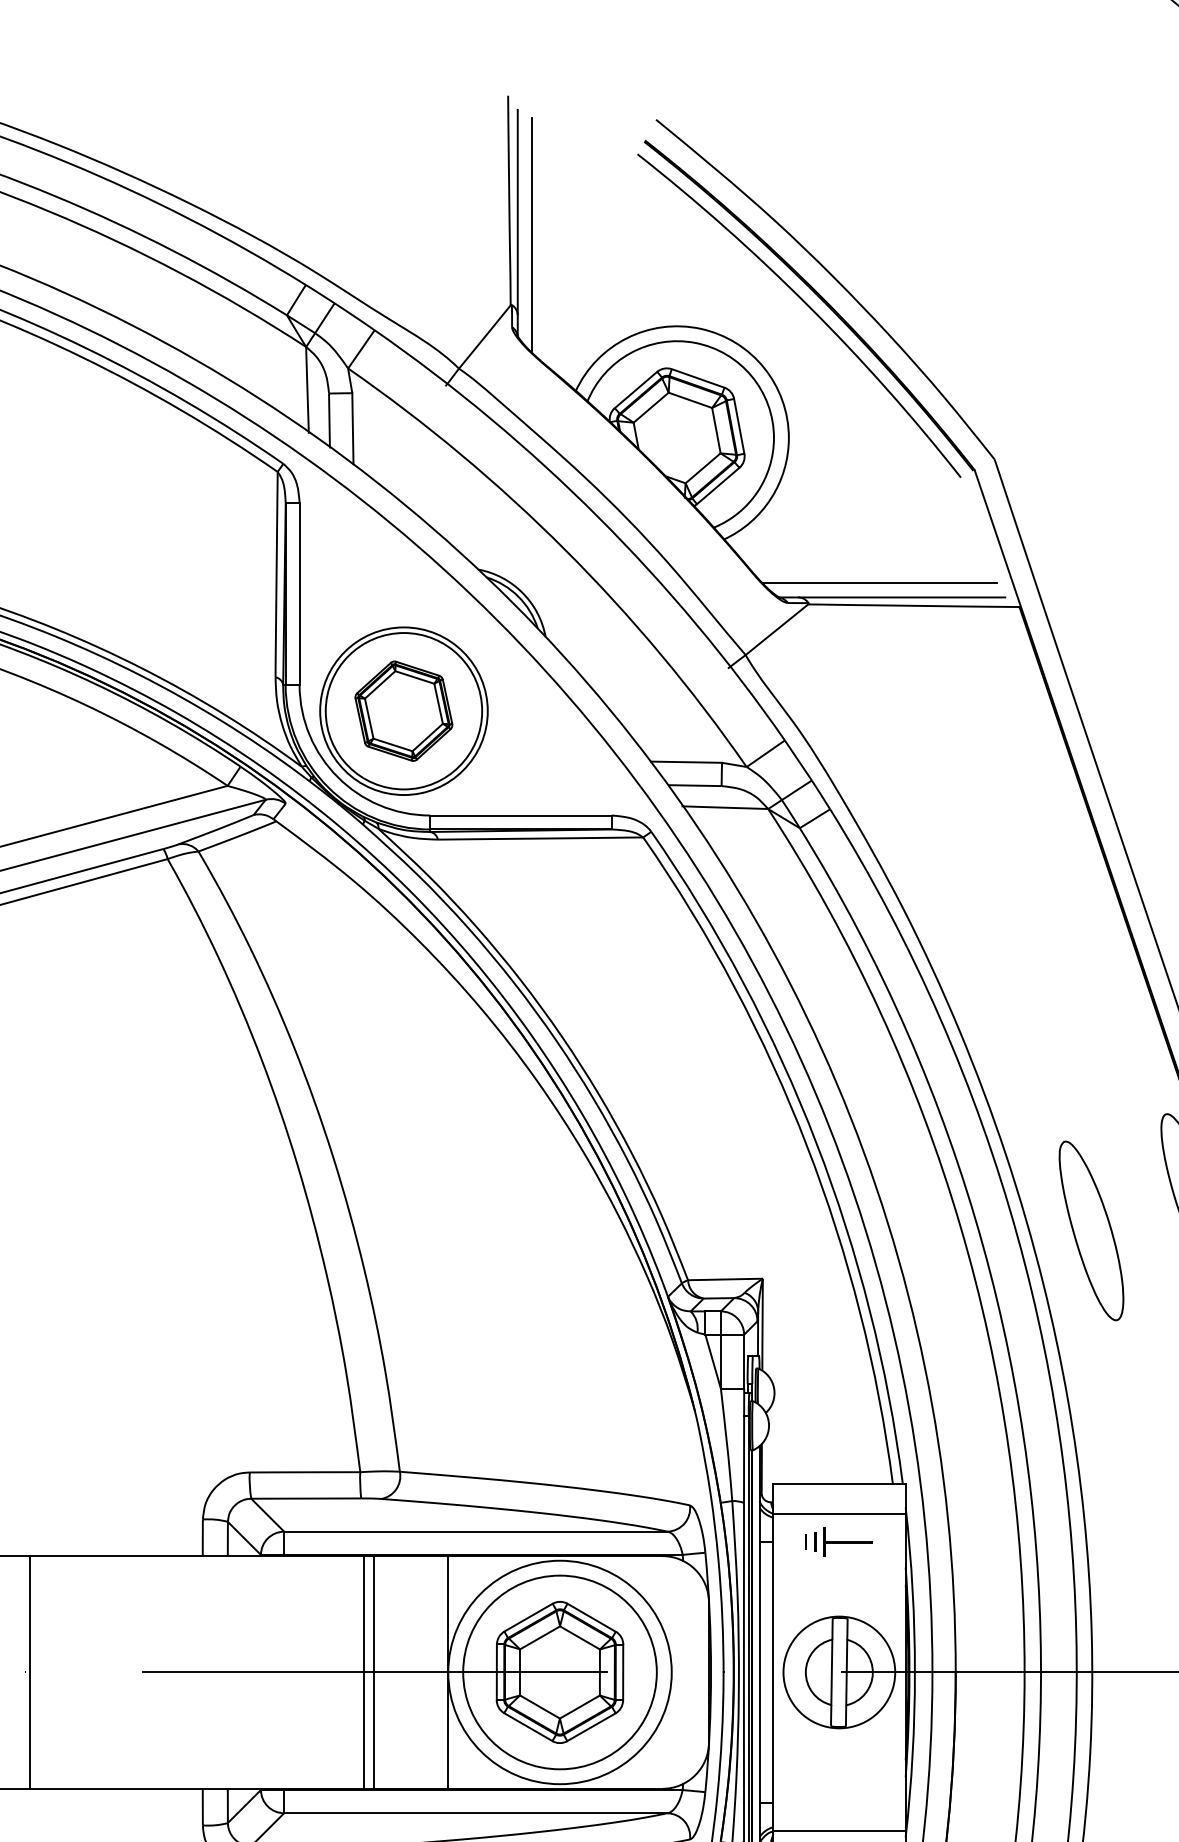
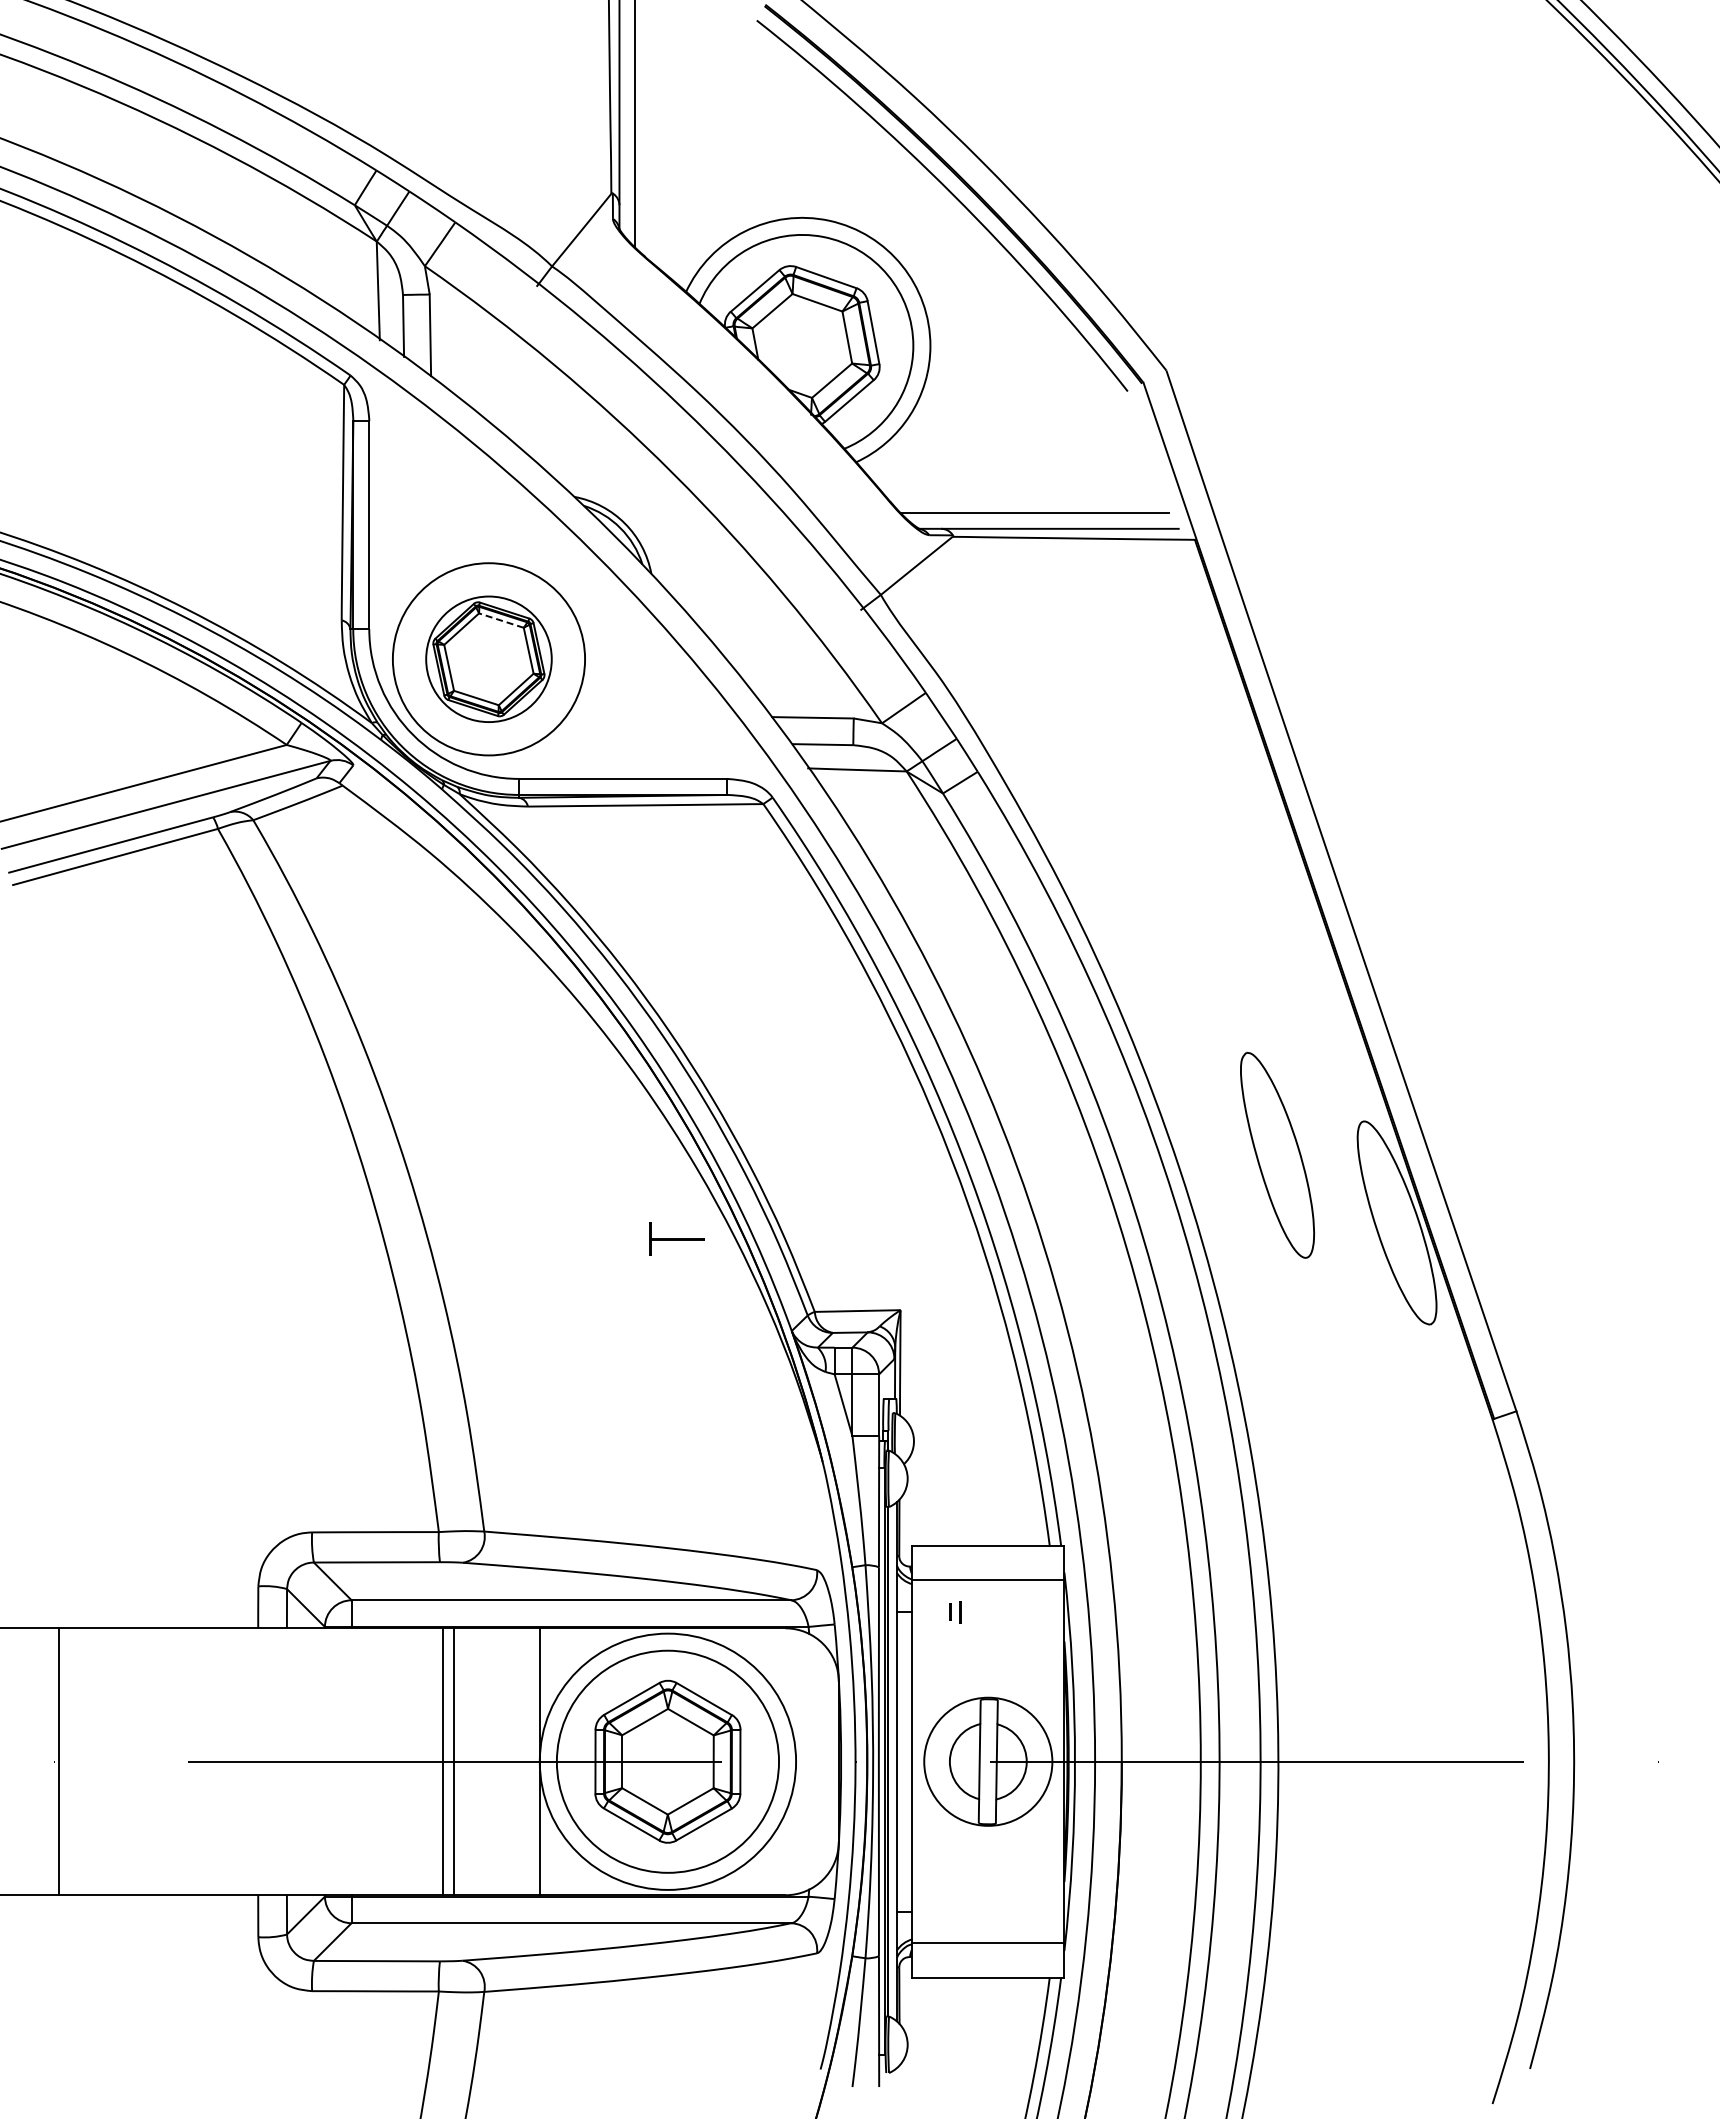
line: (414, 677) -> (501, 620), solid -> dashed
circle: (403, 711) -> (488, 659), size x0.7
part: (1091, 1231) -> (1277, 1155), moved
part: (847, 1541) -> (676, 1238), moved

